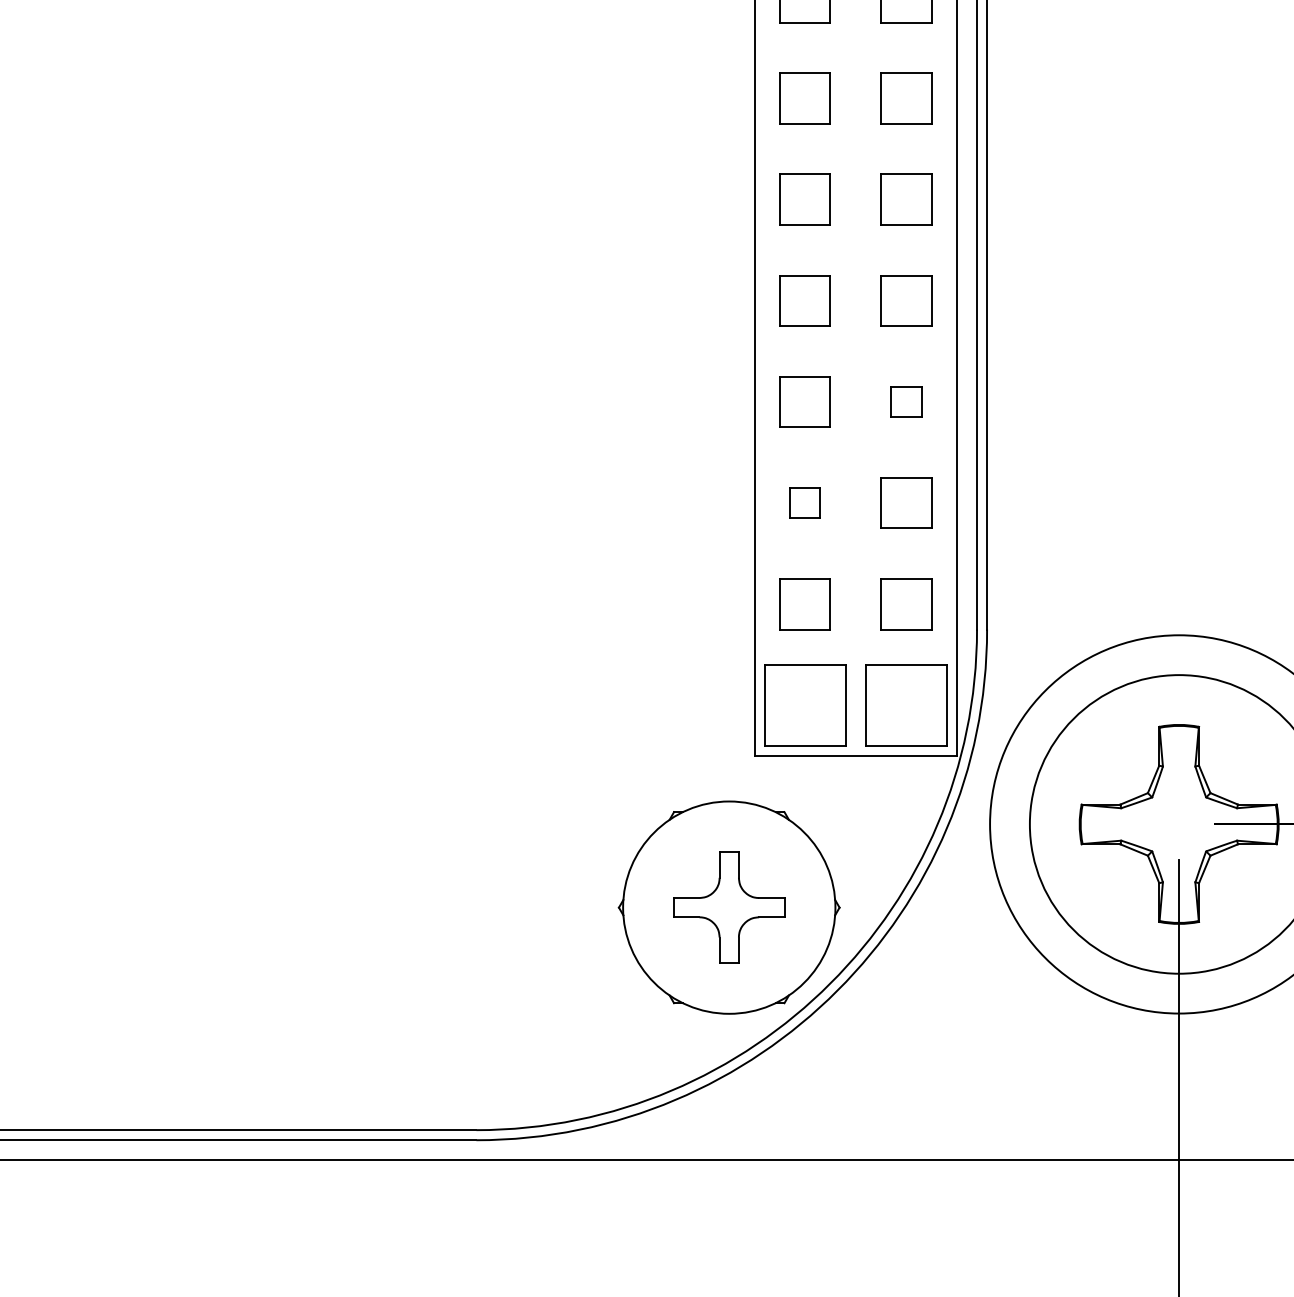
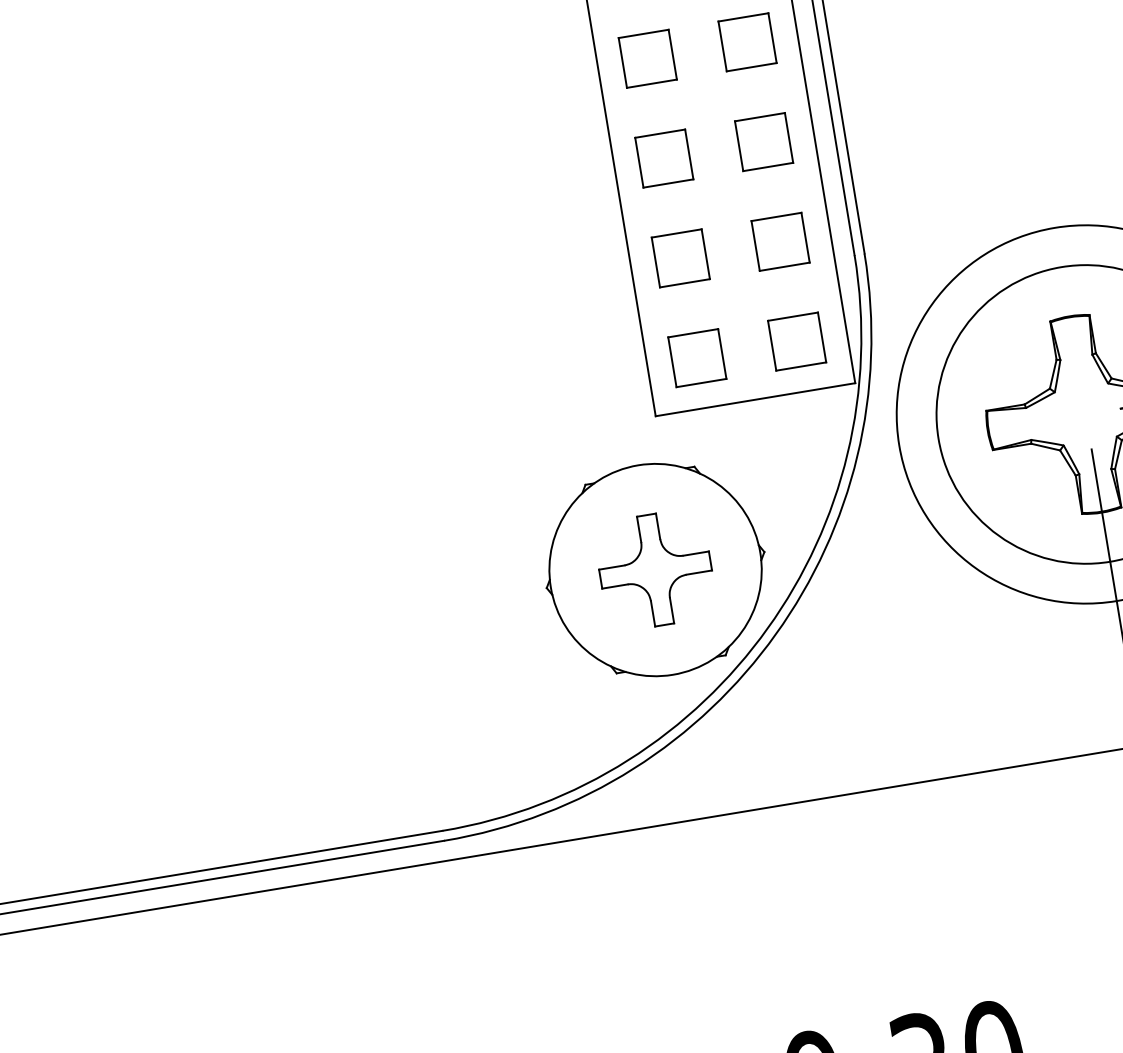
part: (906, 401) -> (747, 41), size x1.67
part: (804, 502) -> (663, 158), size x1.67
part: (804, 705) -> (696, 358), size x0.62
part: (906, 705) -> (797, 341), size x0.62

